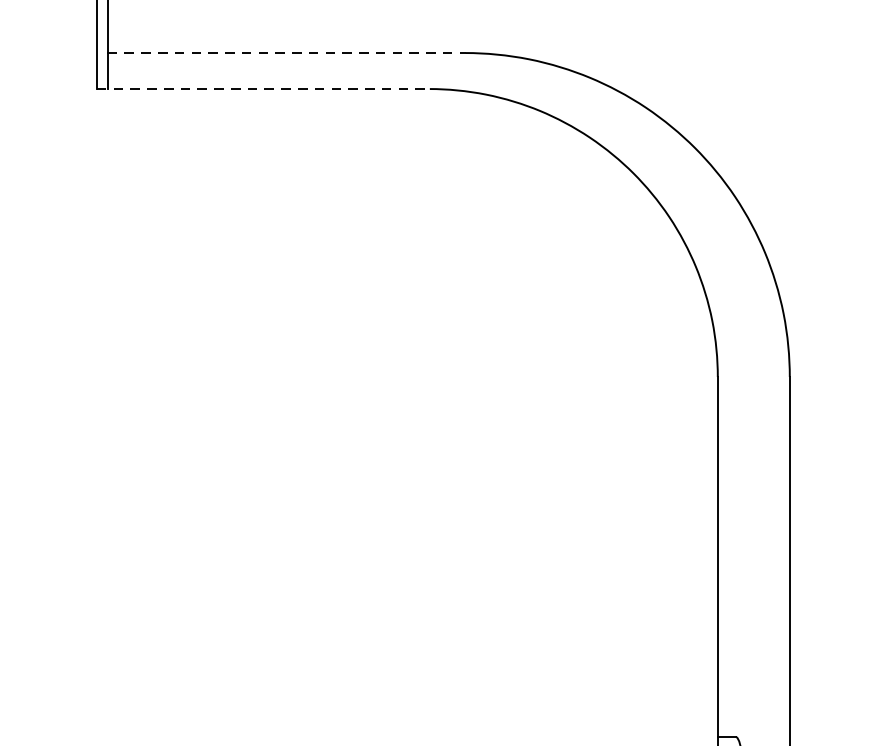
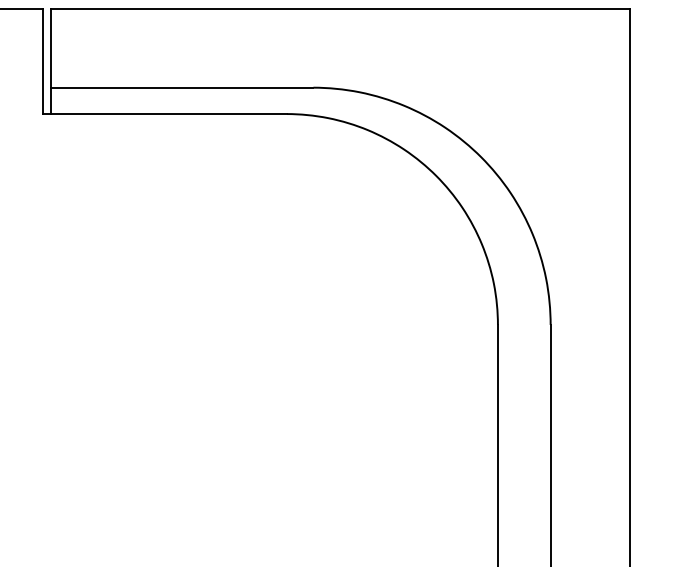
line: (287, 52) -> (182, 87), dashed -> solid
line: (263, 89) -> (165, 114), dashed -> solid

